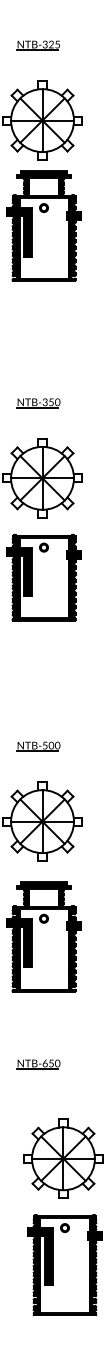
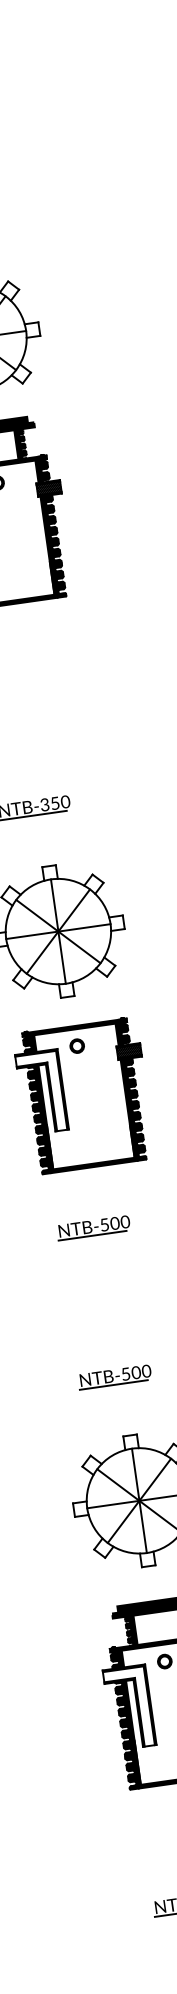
hatch: (18, 572) -> (40, 1093), removed
part: (38, 656) -> (93, 1227), added
hatch: (18, 943) -> (128, 1708), removed

